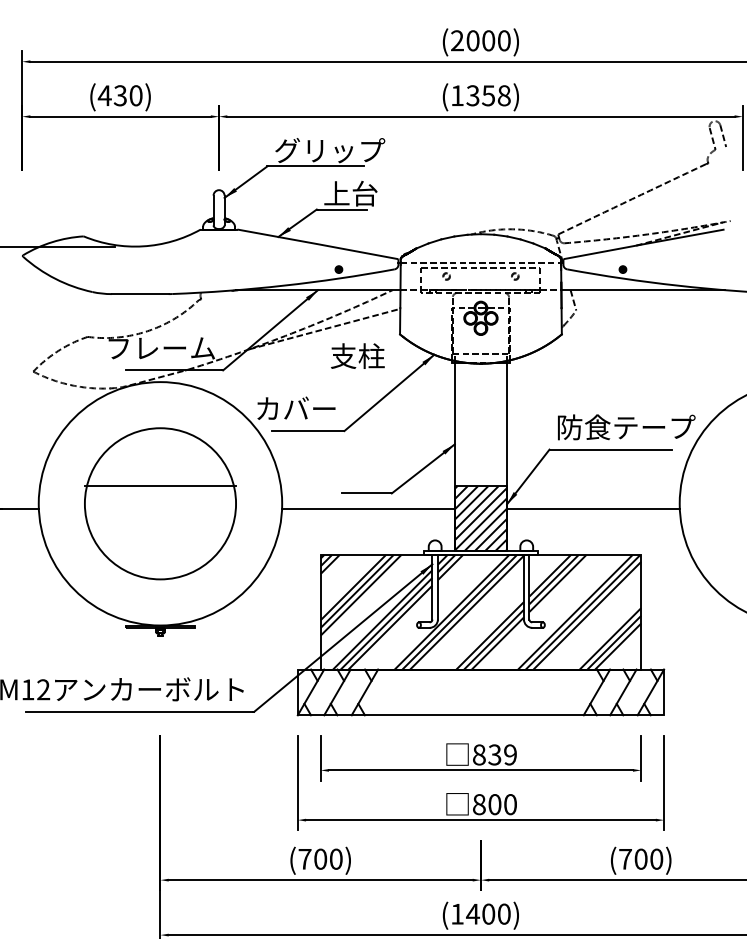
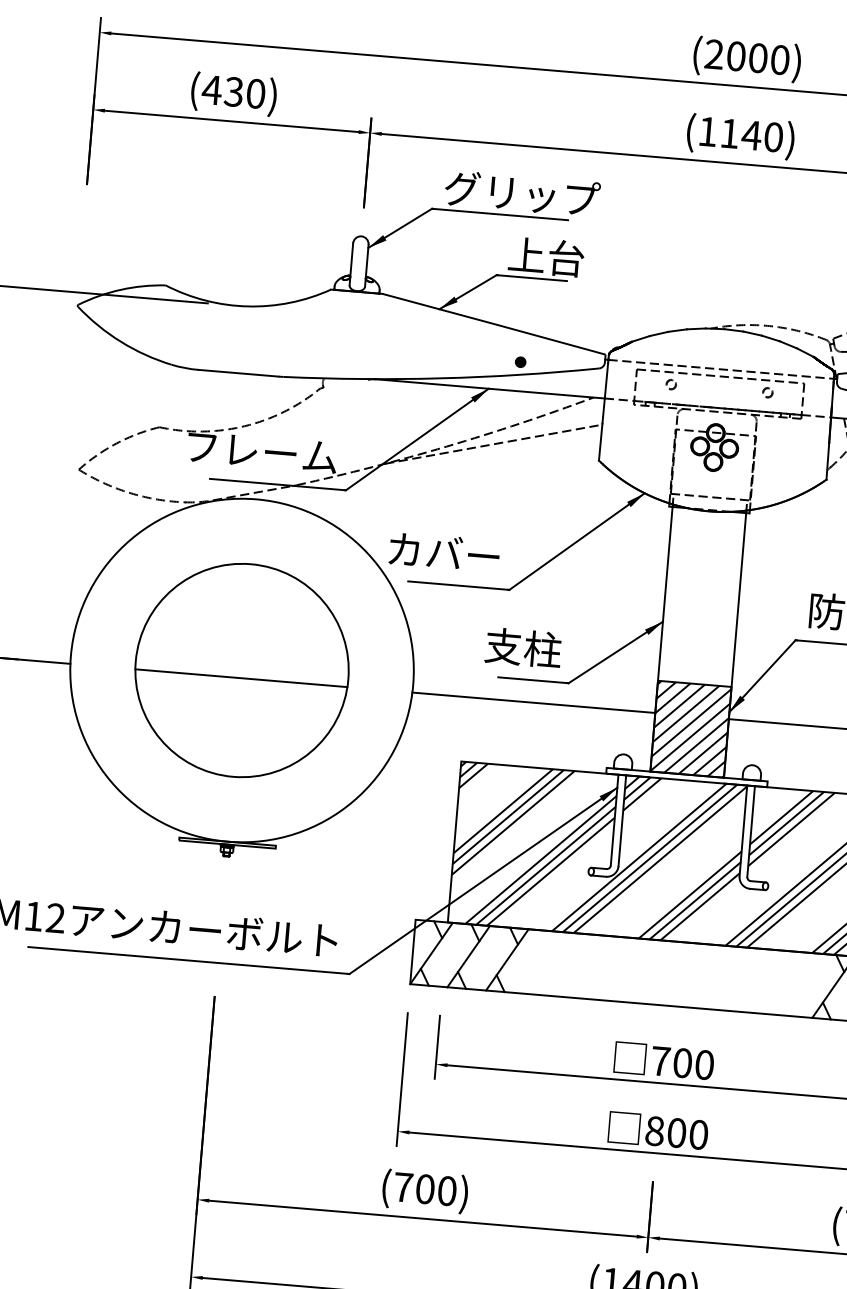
text: (488, 95) -> (751, 135), (1358) -> (1140)
text: (357, 355) -> (523, 646), moved
line: (160, 486) -> (241, 678), moved
text: (494, 754) -> (682, 1062), 839 -> 700

